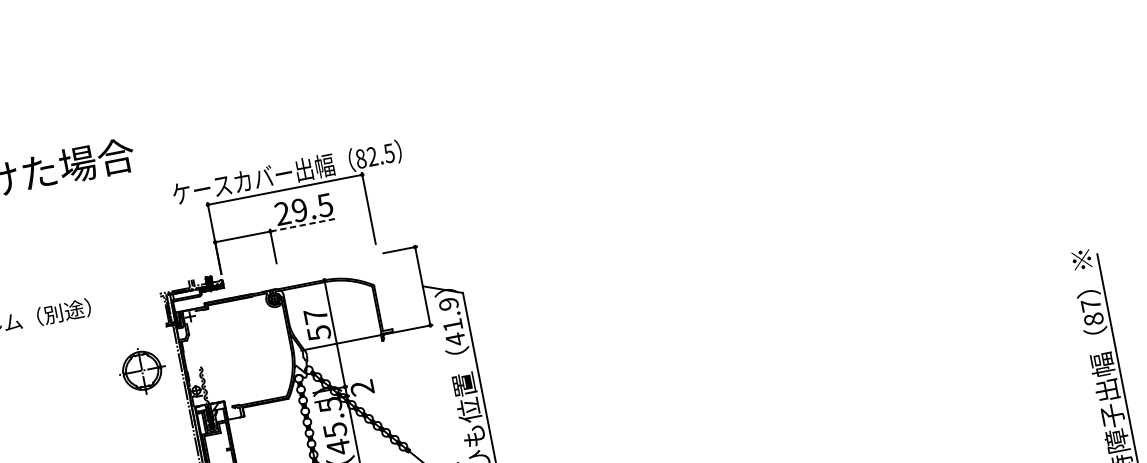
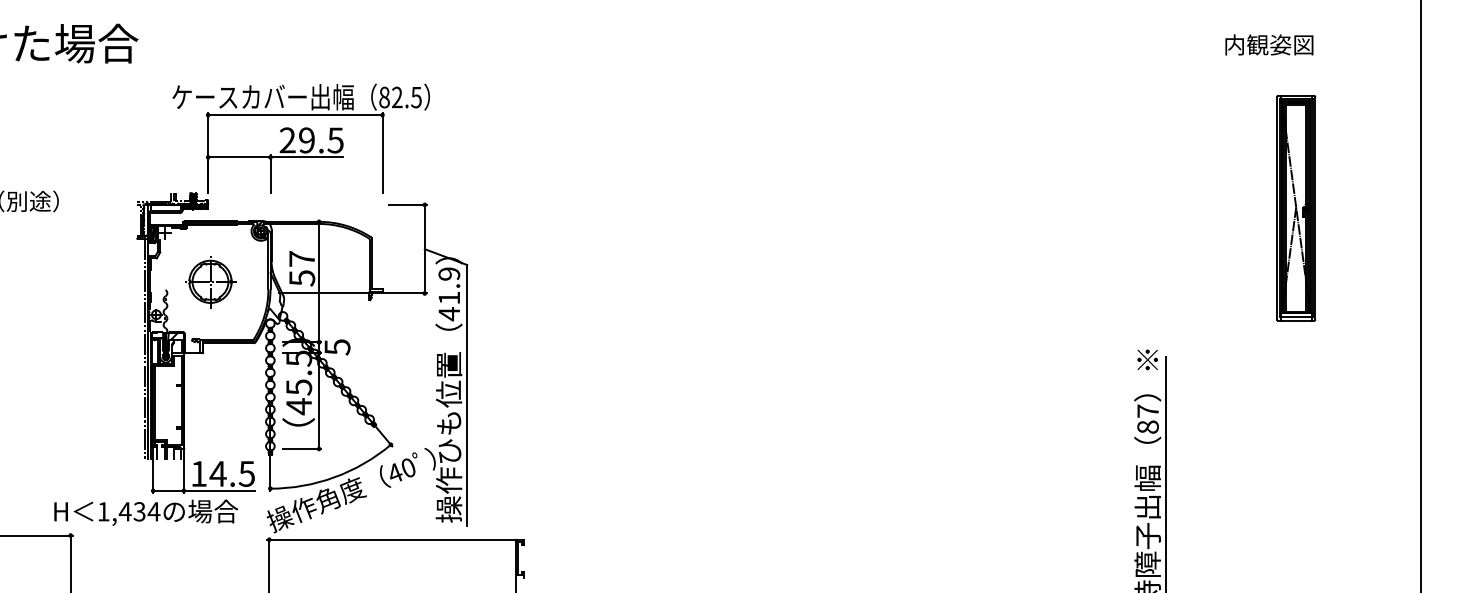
line: (303, 225) -> (307, 157), dashed -> solid
part: (142, 371) -> (210, 282), moved
text: (362, 388) -> (337, 347), 2 -> 5

